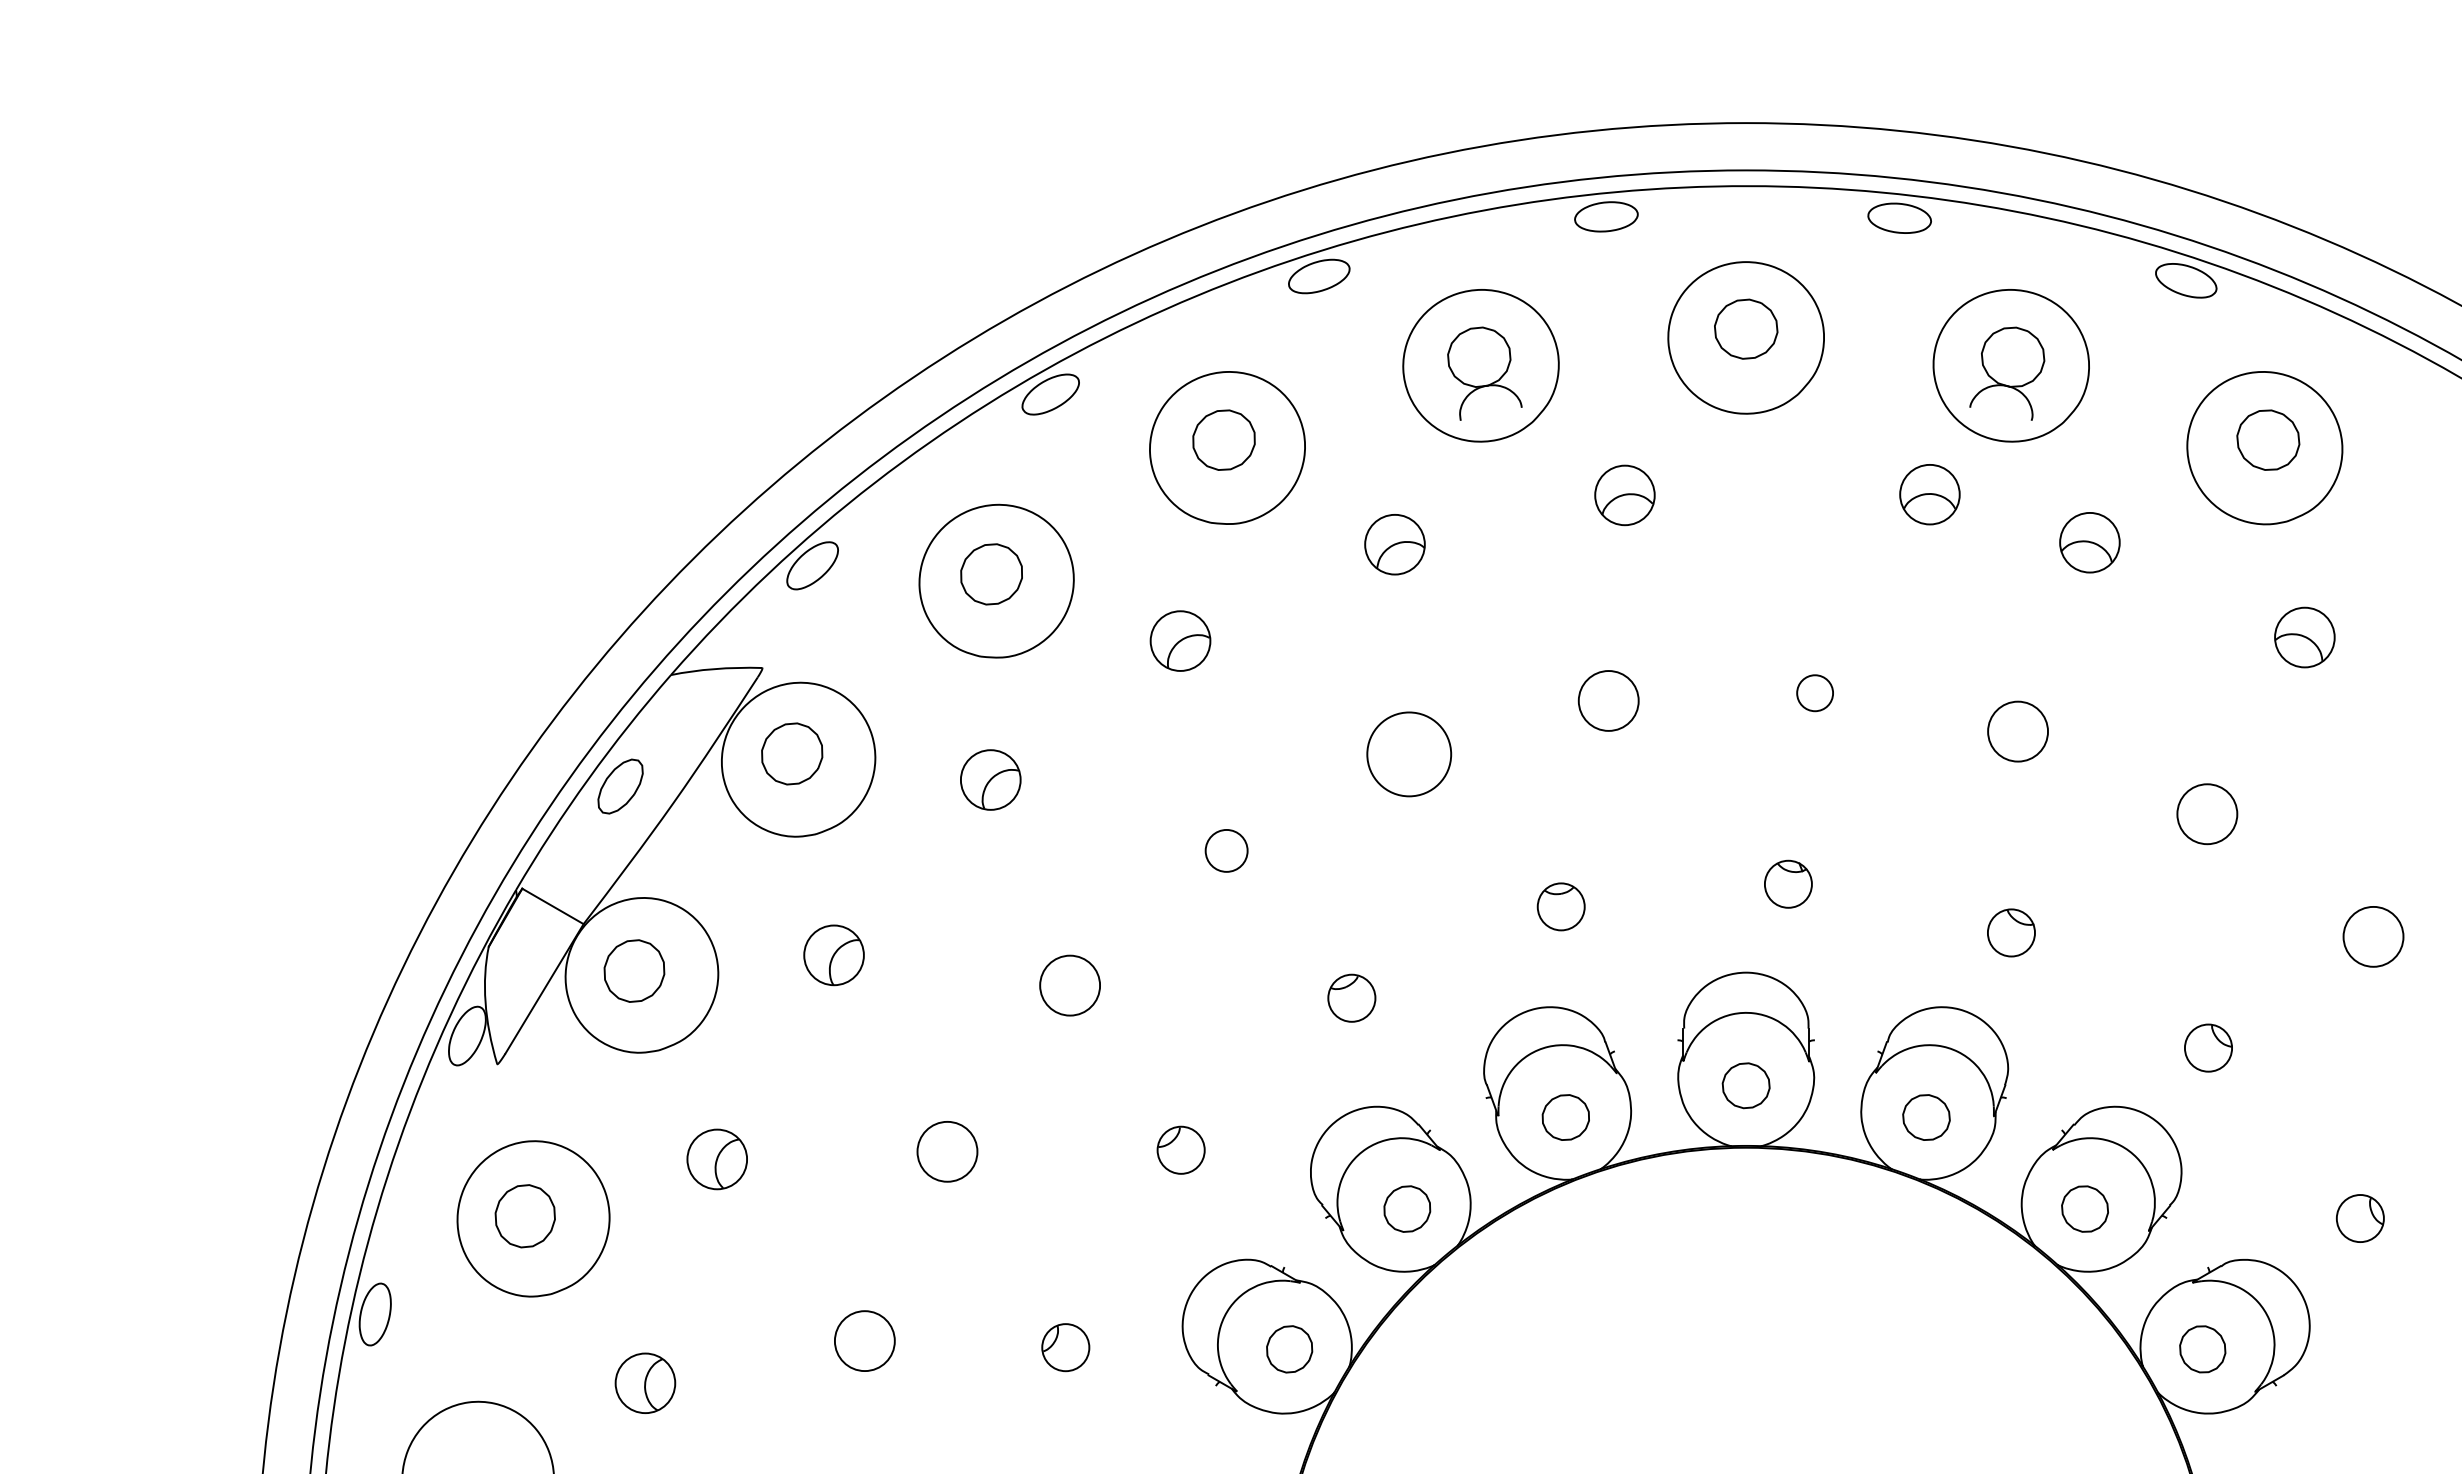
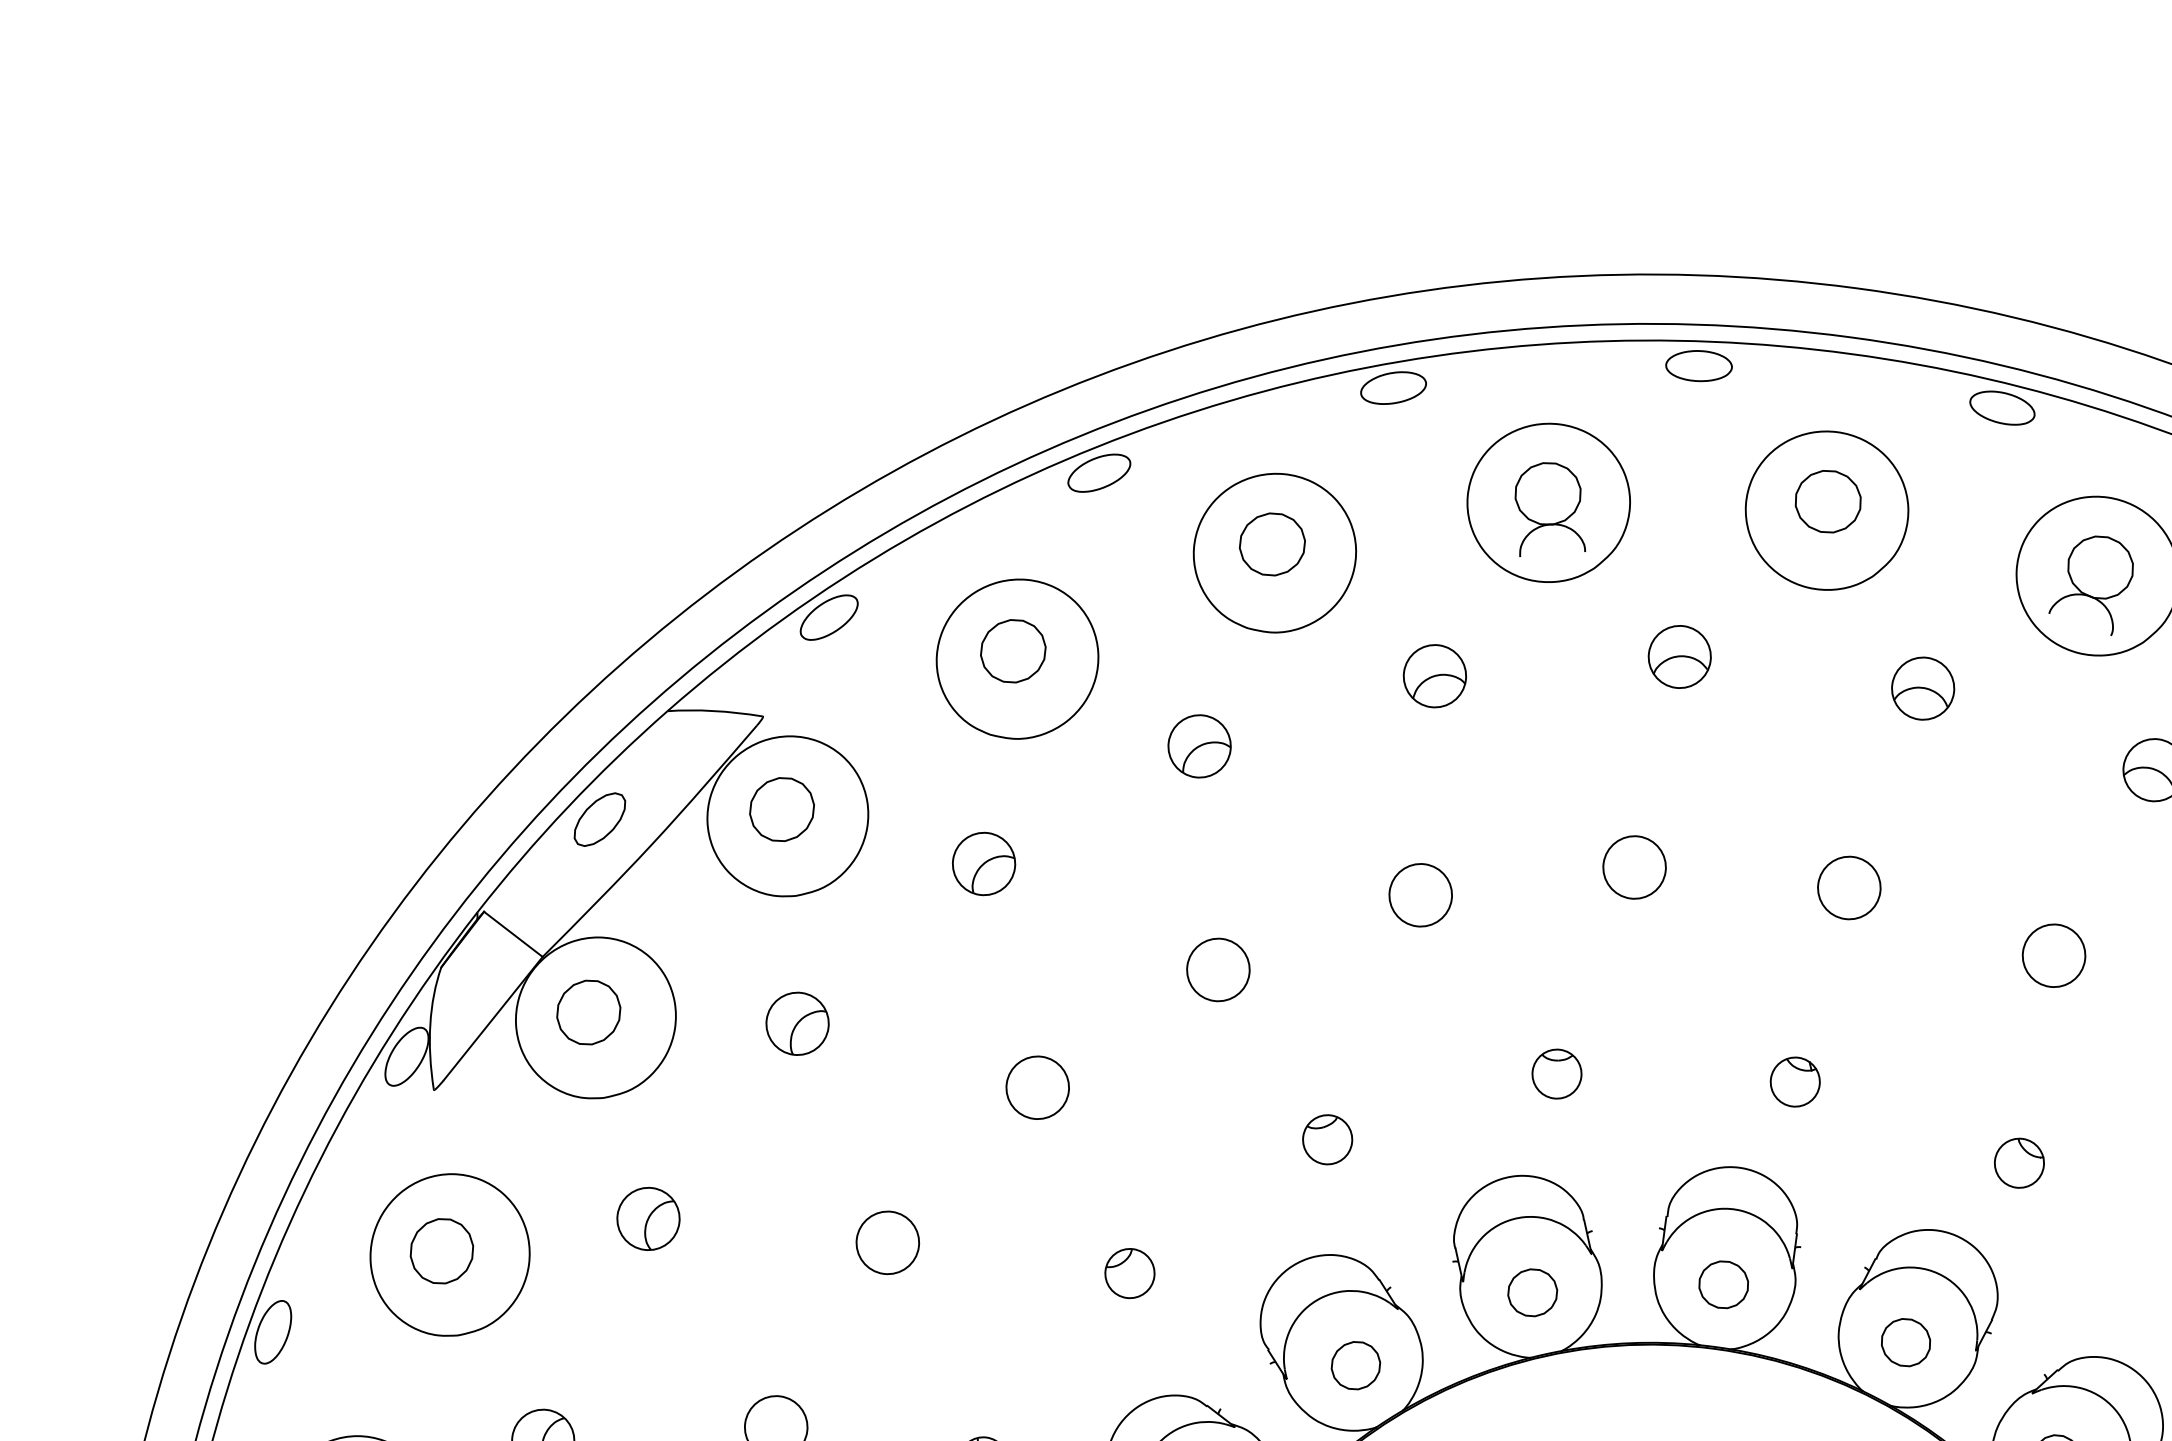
part: (1929, 494) -> (1922, 688), moved
circle: (1815, 693) -> (1849, 888), size x1.67
circle: (1409, 754) -> (1420, 895), size x0.71
circle: (1226, 850) -> (1218, 969), size x1.43

